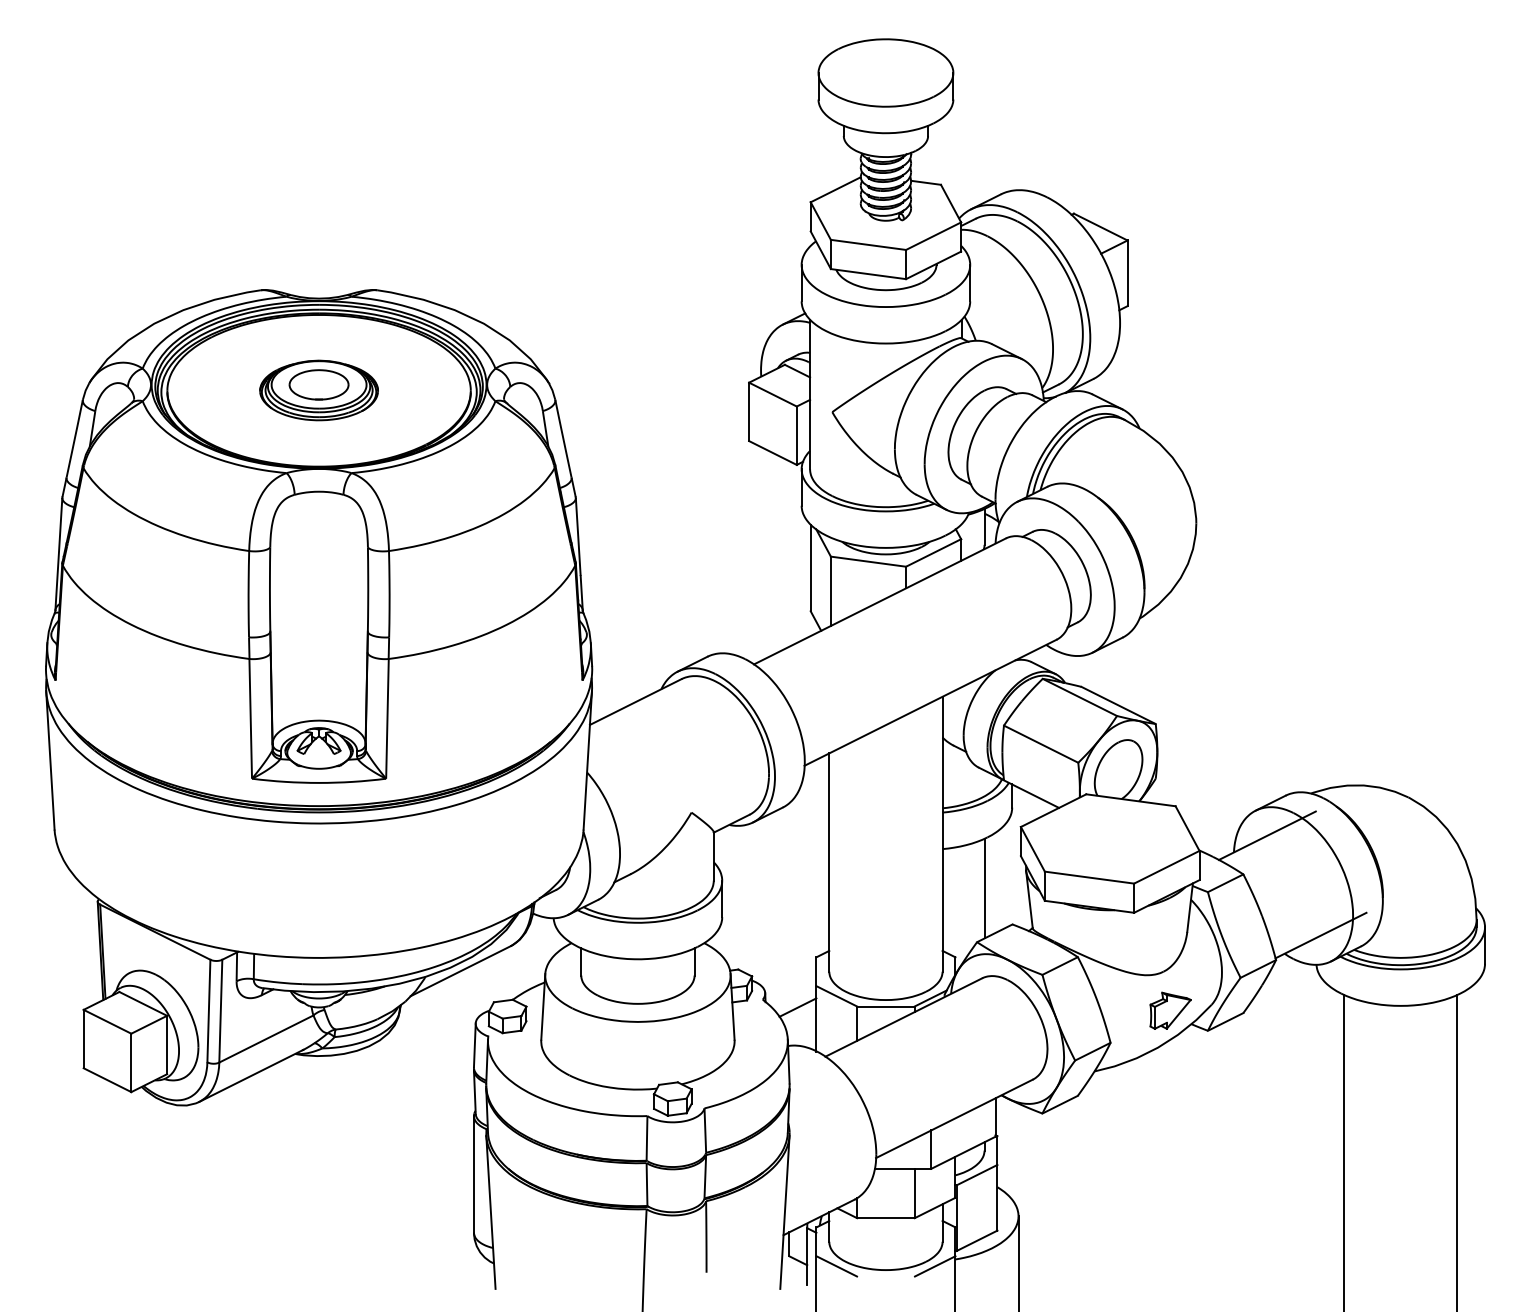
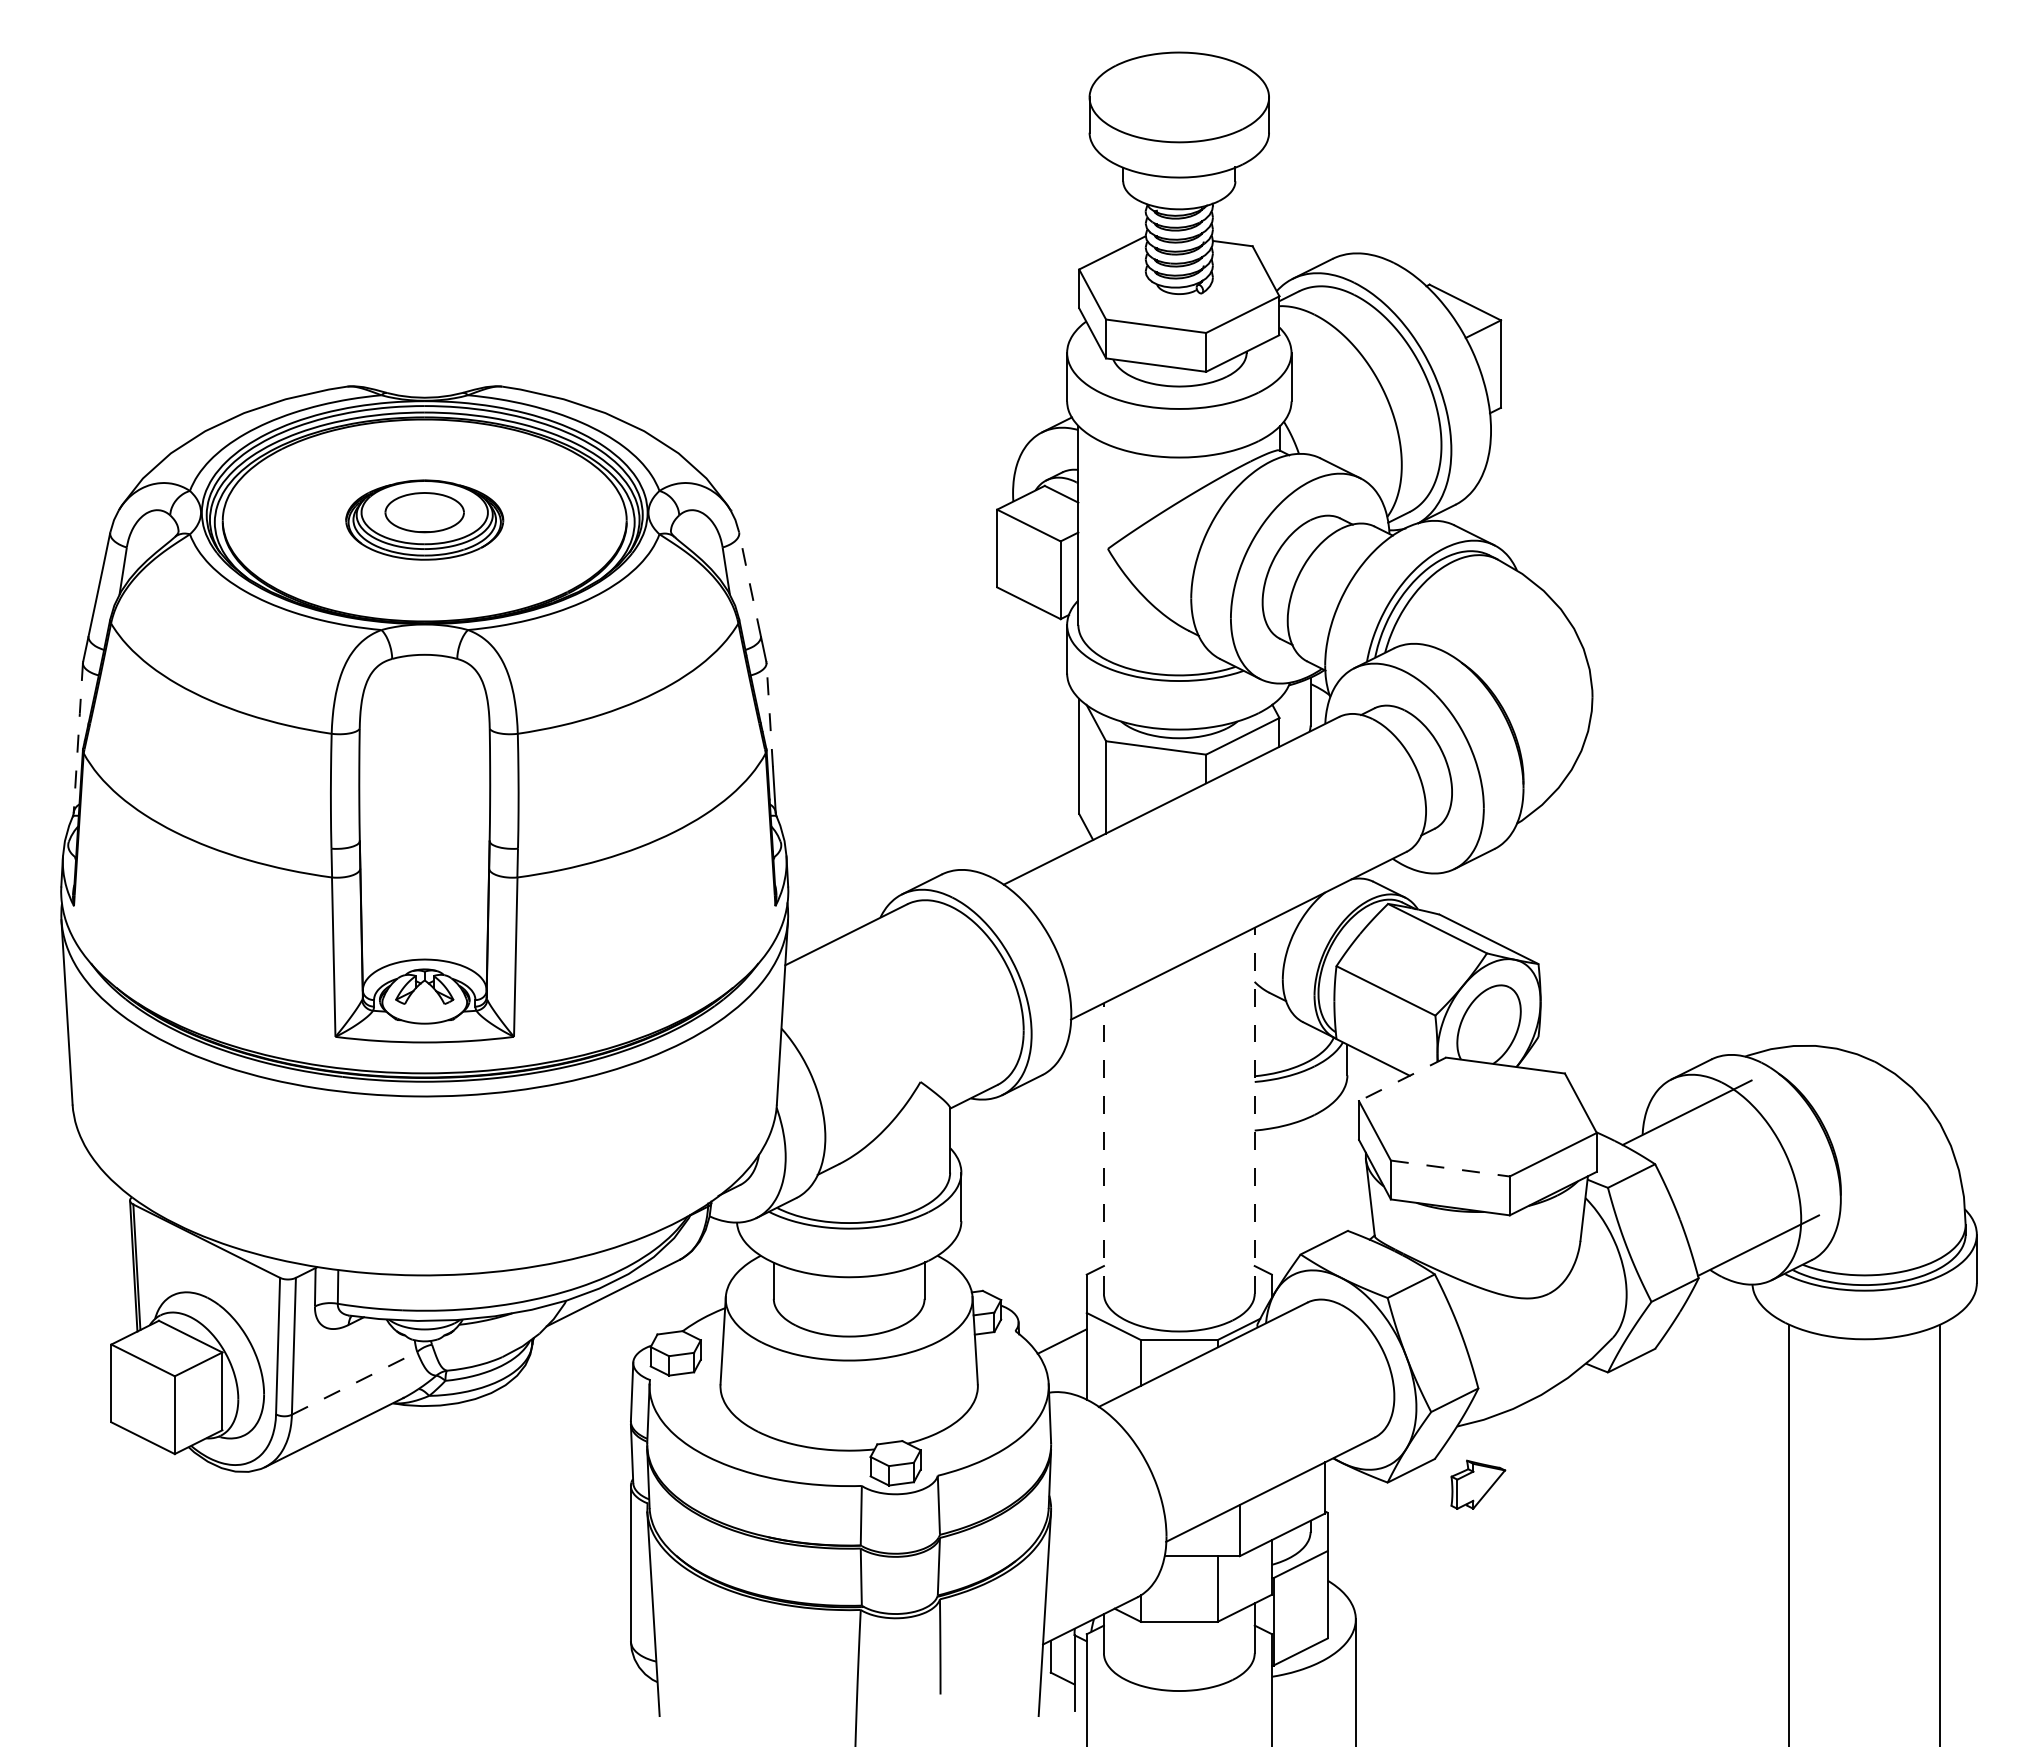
line: (563, 438) -> (749, 584), solid -> dashed
line: (578, 536) -> (769, 714), solid -> dashed
line: (58, 554) -> (78, 738), solid -> dashed
line: (1053, 810) -> (1402, 1079), solid -> dashed
line: (942, 834) -> (1254, 1110), solid -> dashed
line: (828, 861) -> (1103, 1147), solid -> dashed
line: (1089, 877) -> (1450, 1168), solid -> dashed
line: (984, 888) -> (1310, 1182), removed
part: (1170, 1010) -> (1478, 1484), moved
line: (267, 1039) -> (355, 1383), solid -> dashed
line: (836, 1265) -> (1113, 1685), removed
line: (934, 1265) -> (1244, 1685), removed

